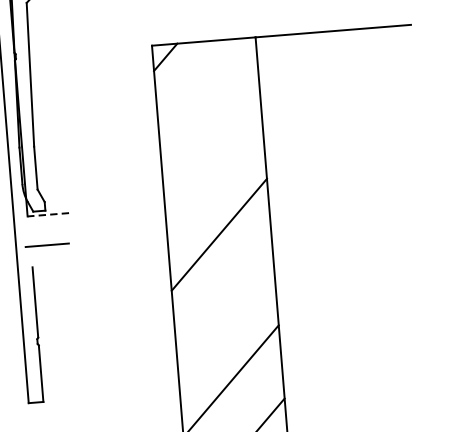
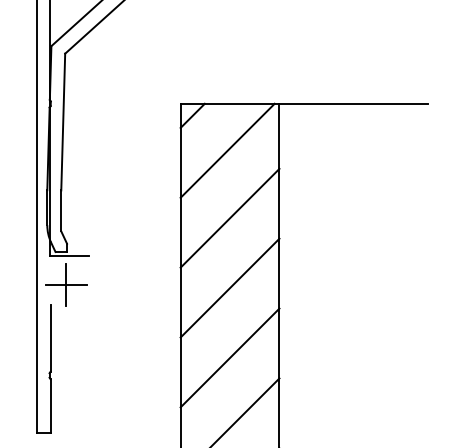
line: (205, 90) -> (227, 150), added
line: (212, 160) -> (229, 217), added
line: (48, 215) -> (69, 256), dashed -> solid
line: (47, 244) -> (66, 284), added
line: (224, 307) -> (229, 357), added

